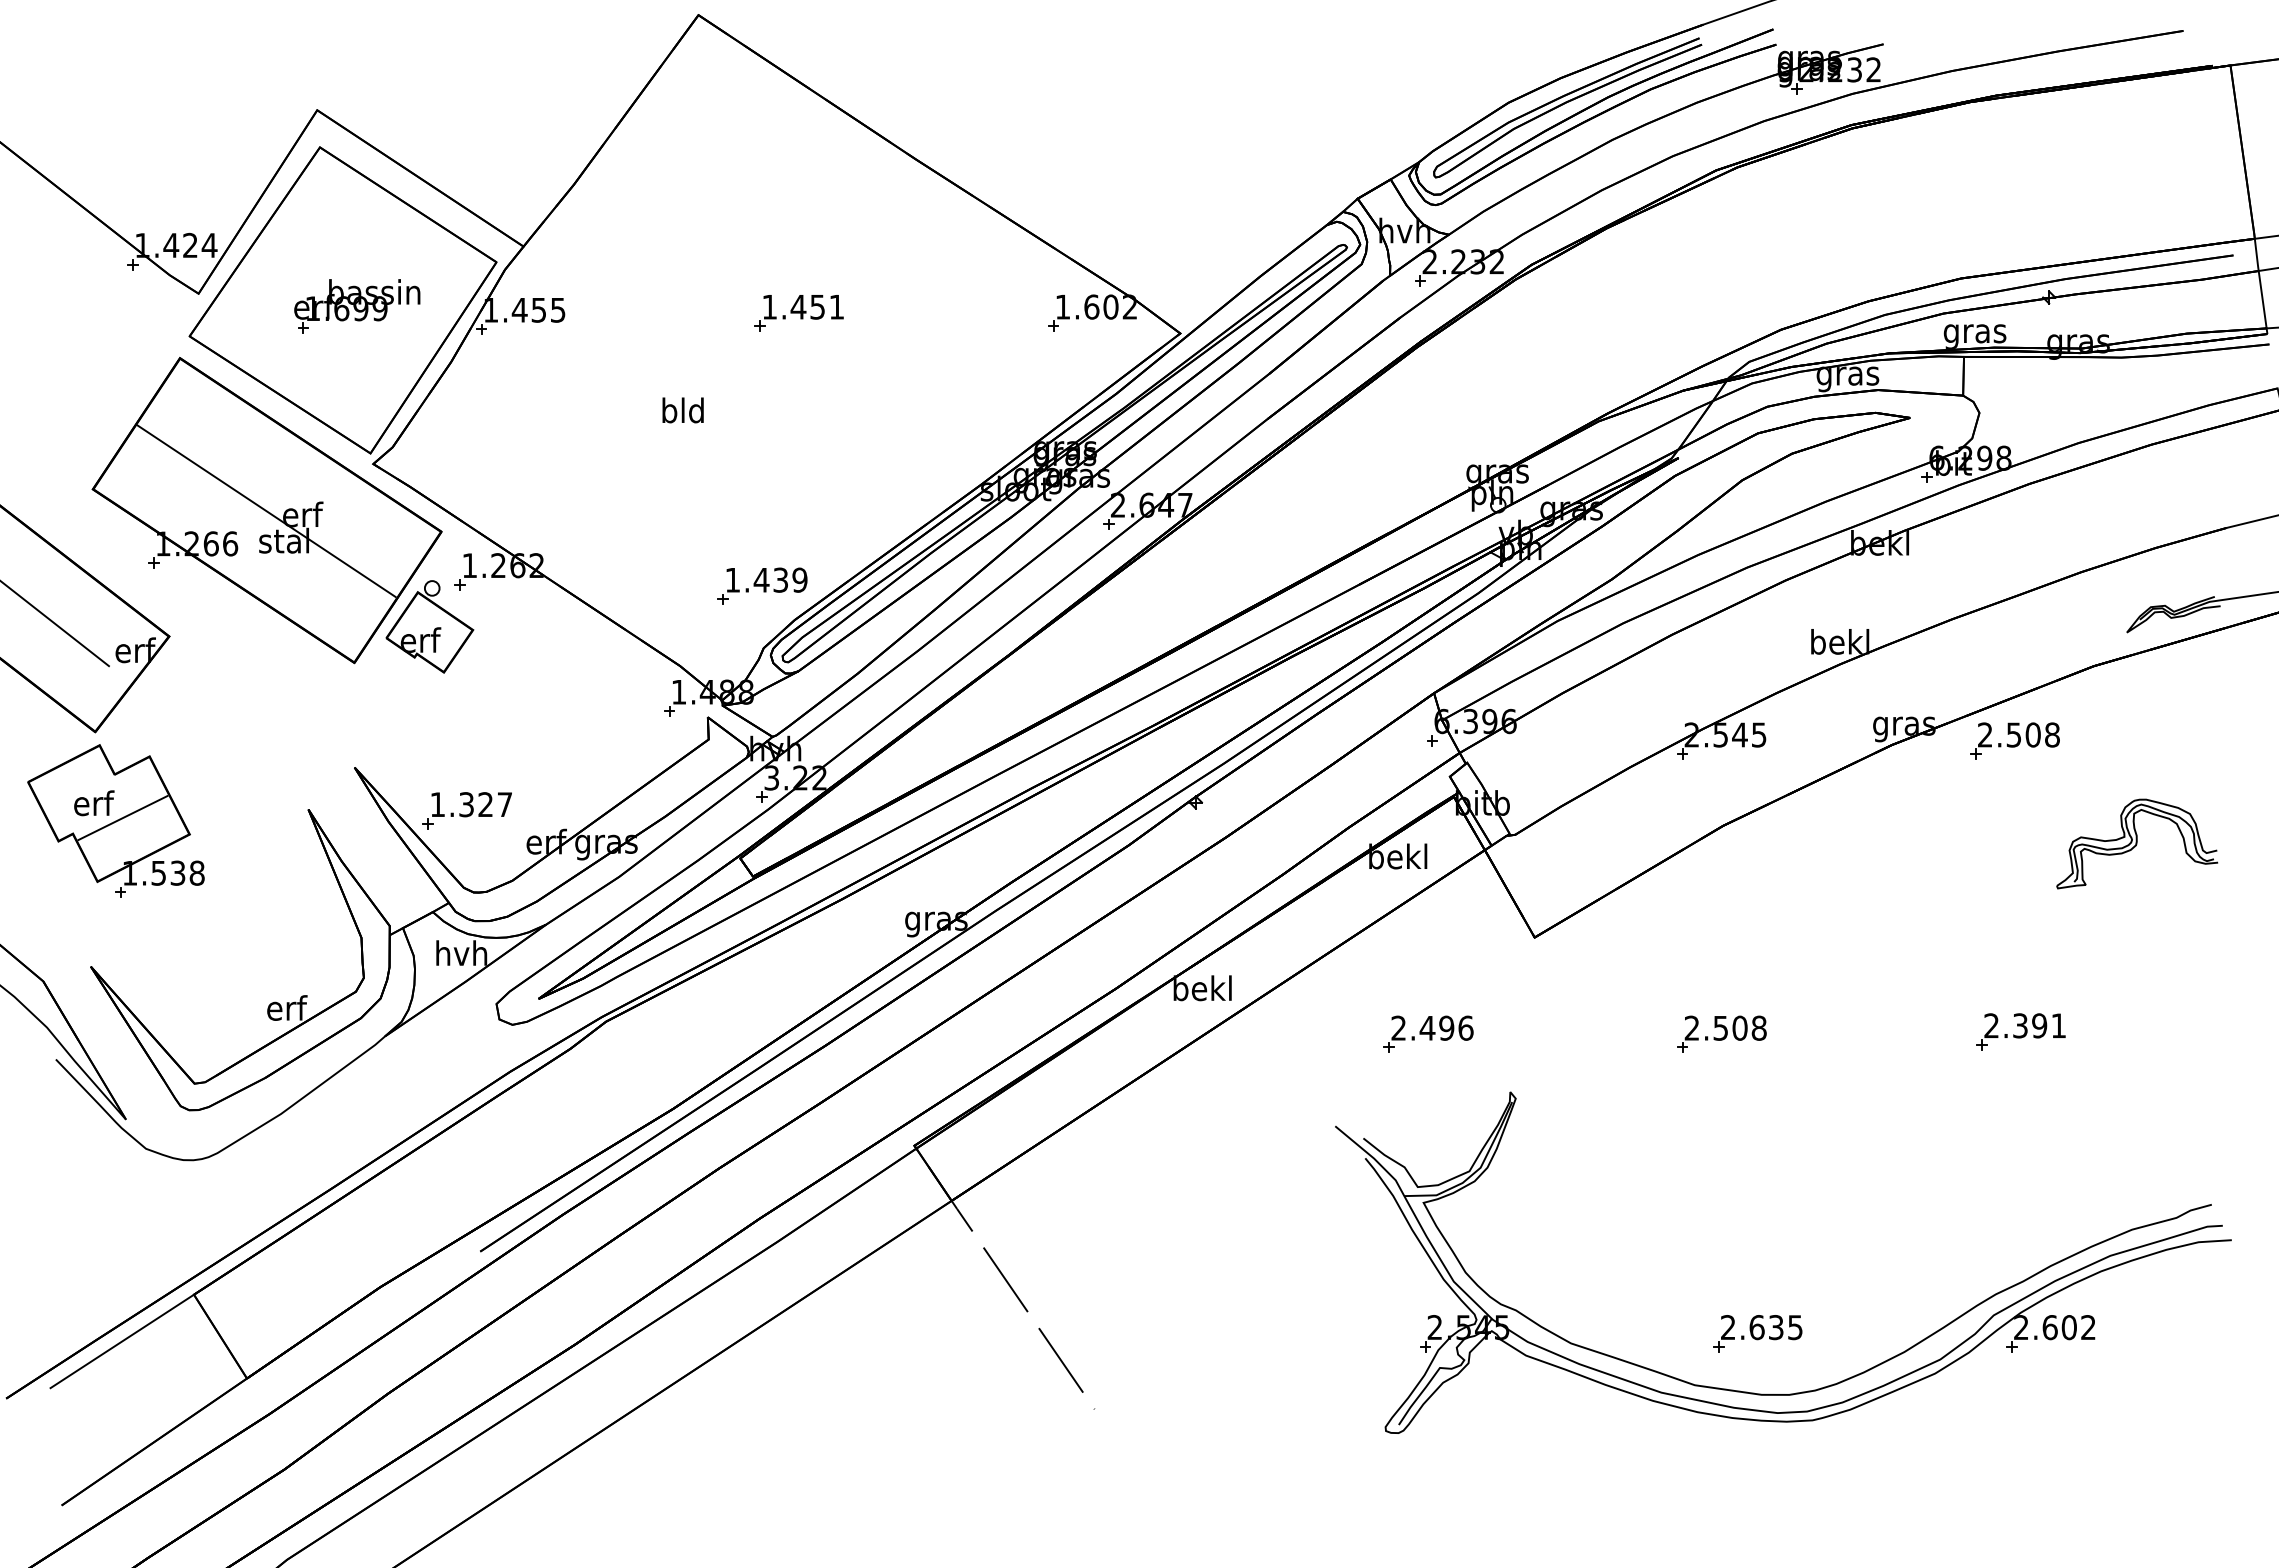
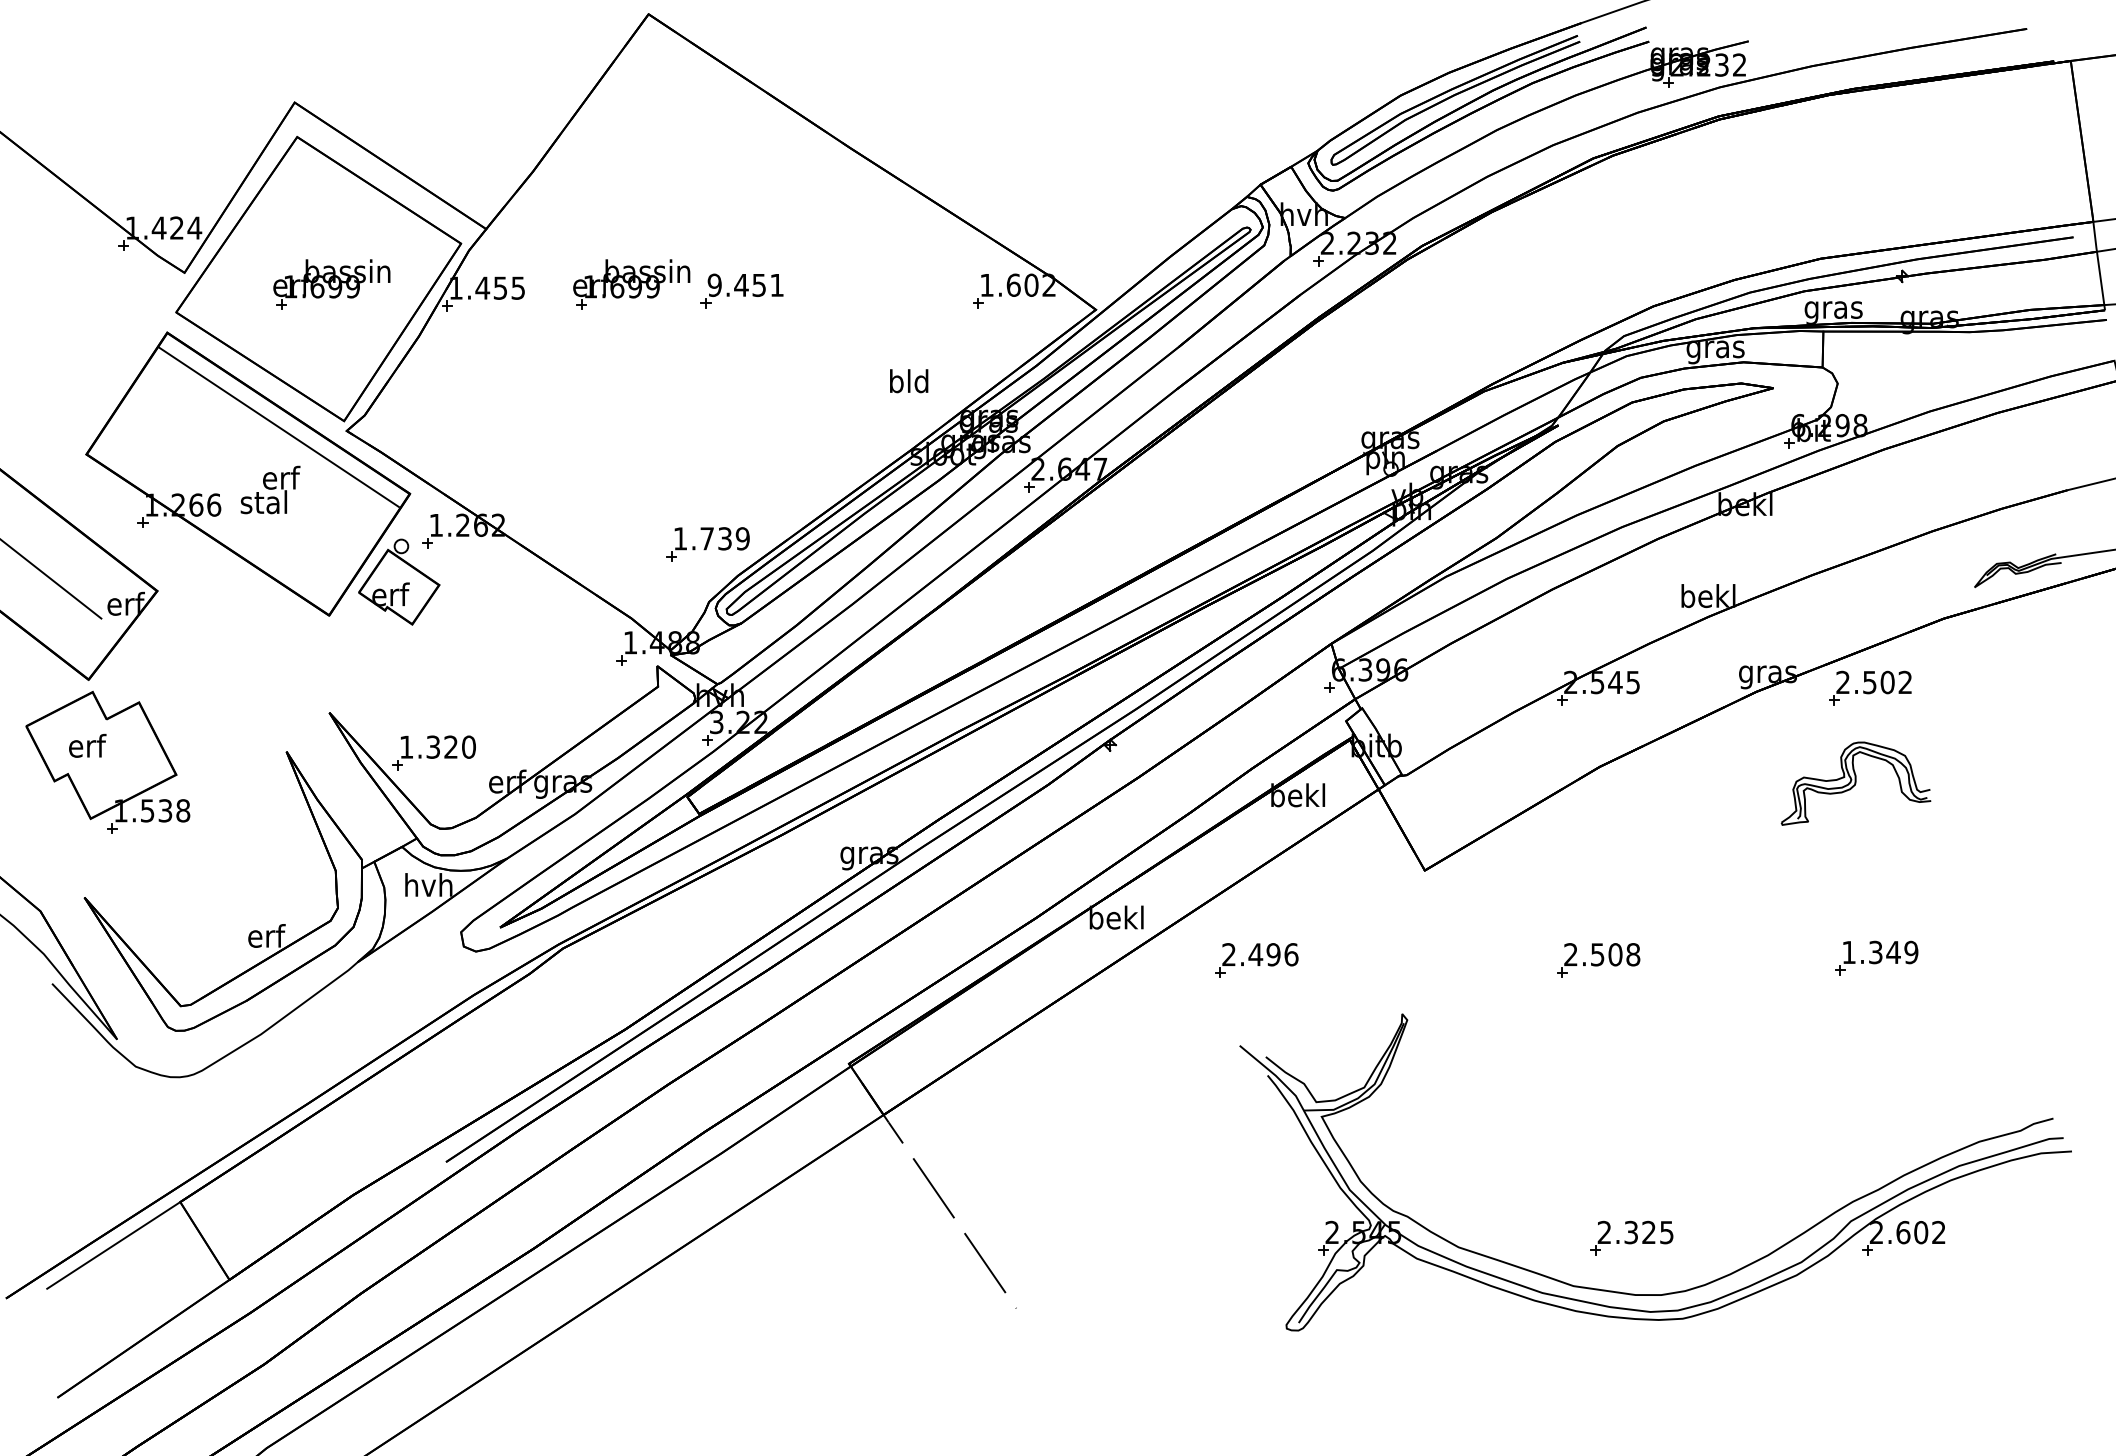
part: (680, 306) -> (631, 284), added
text: (769, 306) -> (714, 284), 1.451 -> 9.451
text: (682, 410) -> (908, 381), moved
line: (266, 510) -> (279, 426), moved
text: (761, 580) -> (707, 539), 1.439 -> 1.739
text: (2052, 734) -> (1905, 682), 2.508 -> 2.502
text: (504, 804) -> (468, 747), 1.327 -> 1.320
line: (122, 818) -> (113, 760), removed
part: (2137, 843) -> (1856, 783), moved
text: (2025, 1025) -> (1880, 952), 2.391 -> 1.349
part: (1428, 1033) -> (1256, 959), moved
text: (1766, 1327) -> (1640, 1232), 2.635 -> 2.325

